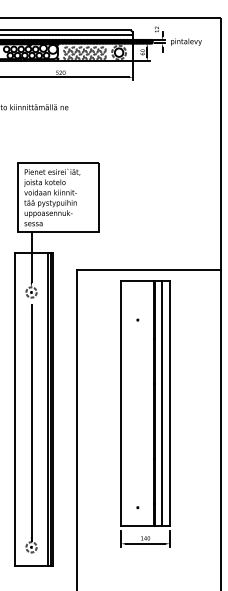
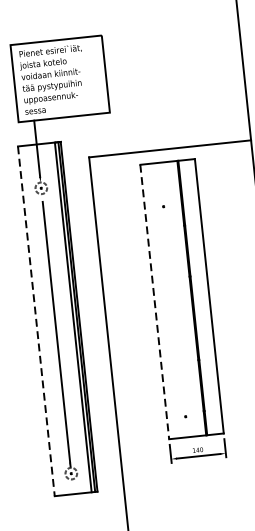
line: (121, 403) -> (155, 302), solid -> dashed
line: (162, 403) -> (201, 297), removed
line: (14, 410) -> (36, 322), solid -> dashed

